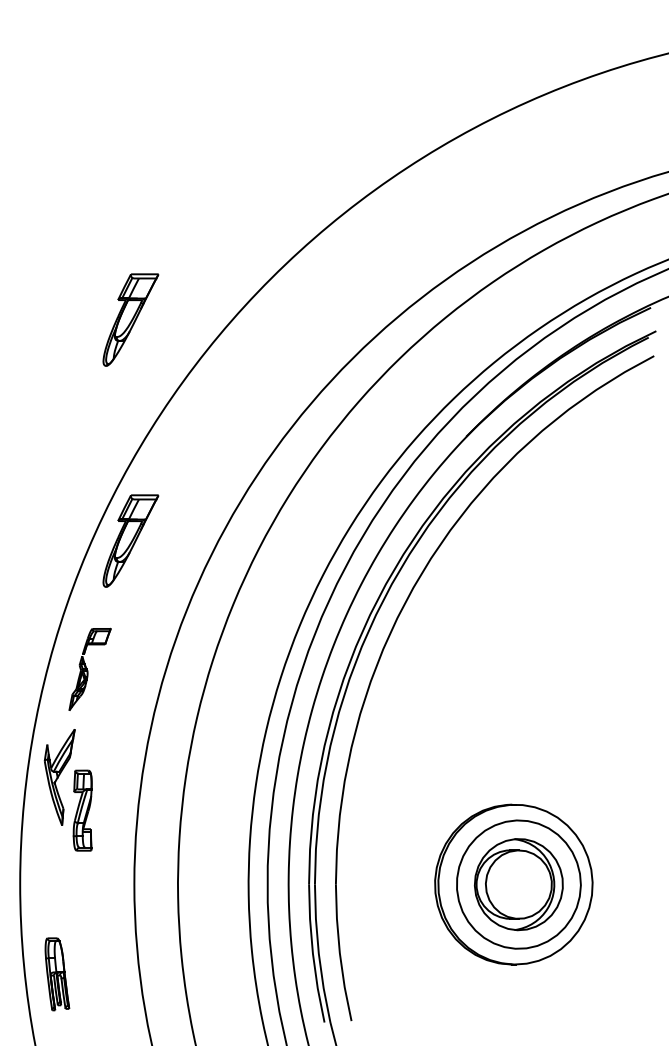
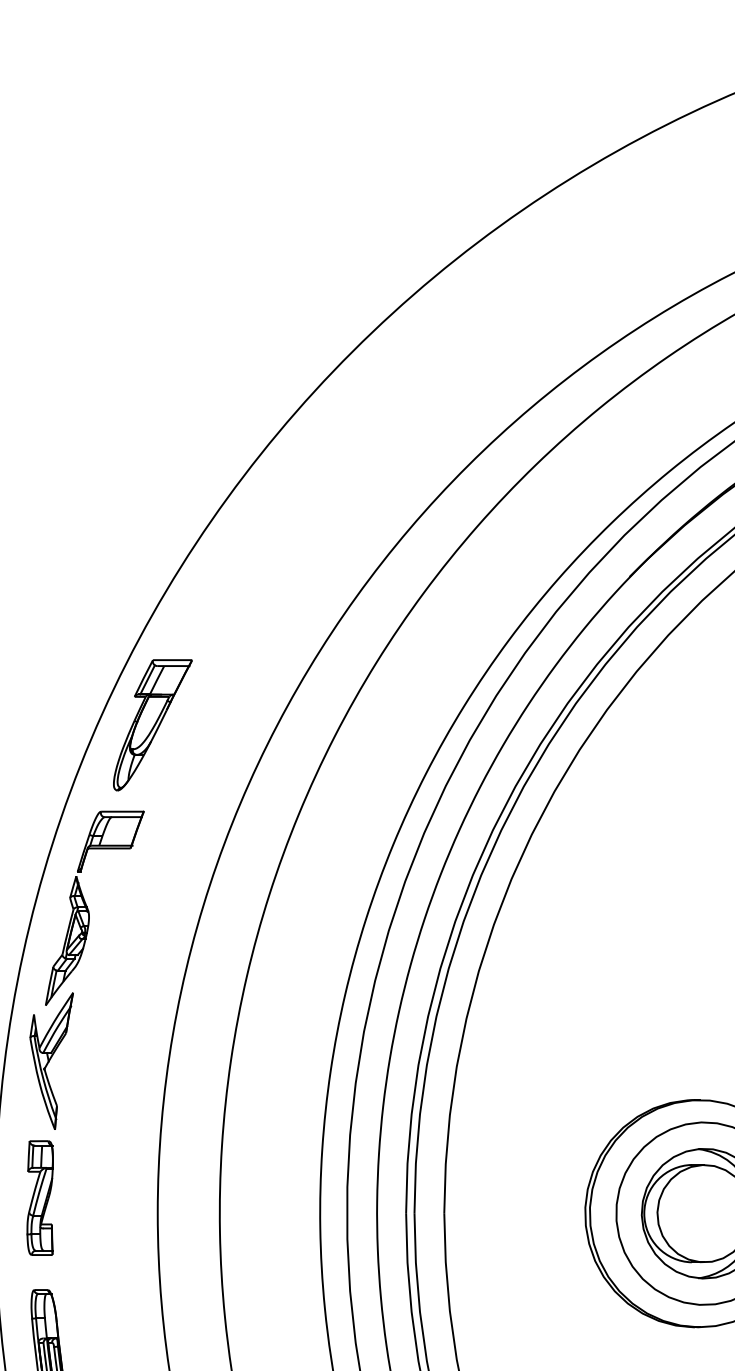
part: (130, 319) -> (152, 410), removed
part: (89, 669) -> (93, 907), size x1.67
part: (82, 810) -> (39, 1197), moved

